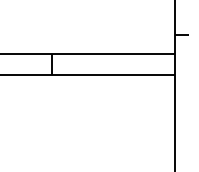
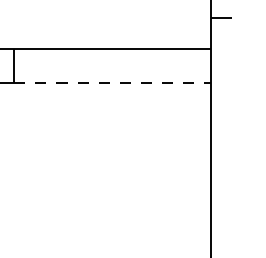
line: (113, 75) -> (112, 82), solid -> dashed

